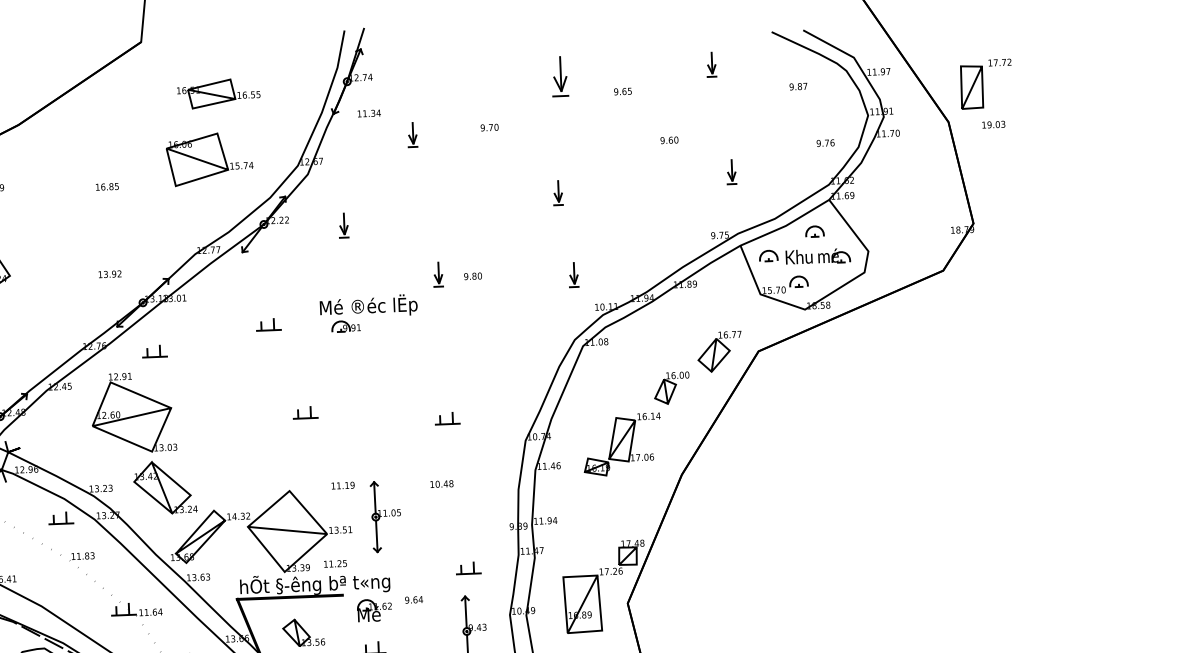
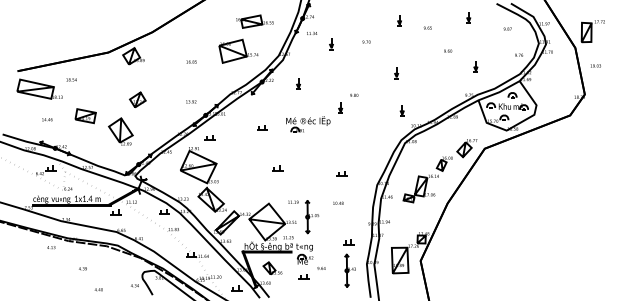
part: (560, 77) -> (399, 20), size x0.62
part: (217, 93) -> (254, 21), moved
text: (992, 123) -> (595, 65), moved
text: (473, 274) -> (354, 94), moved
text: (413, 599) -> (321, 268), moved

